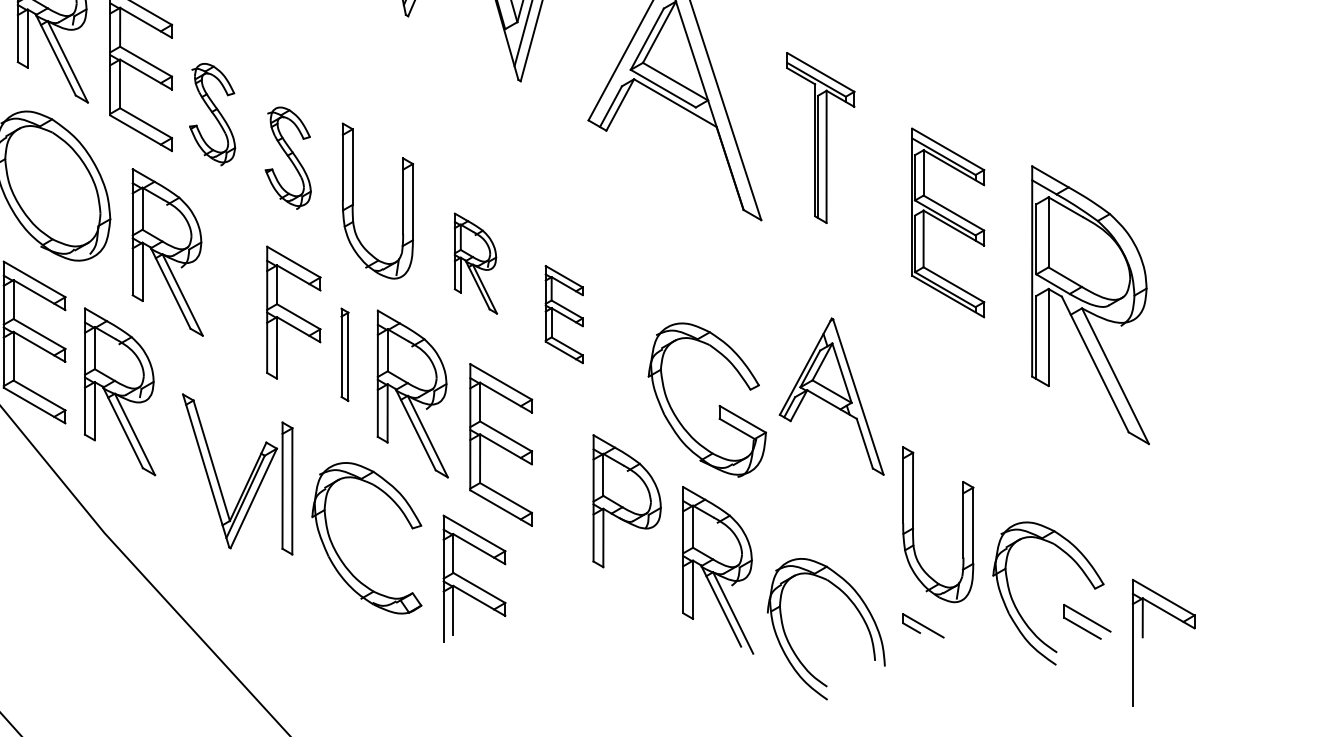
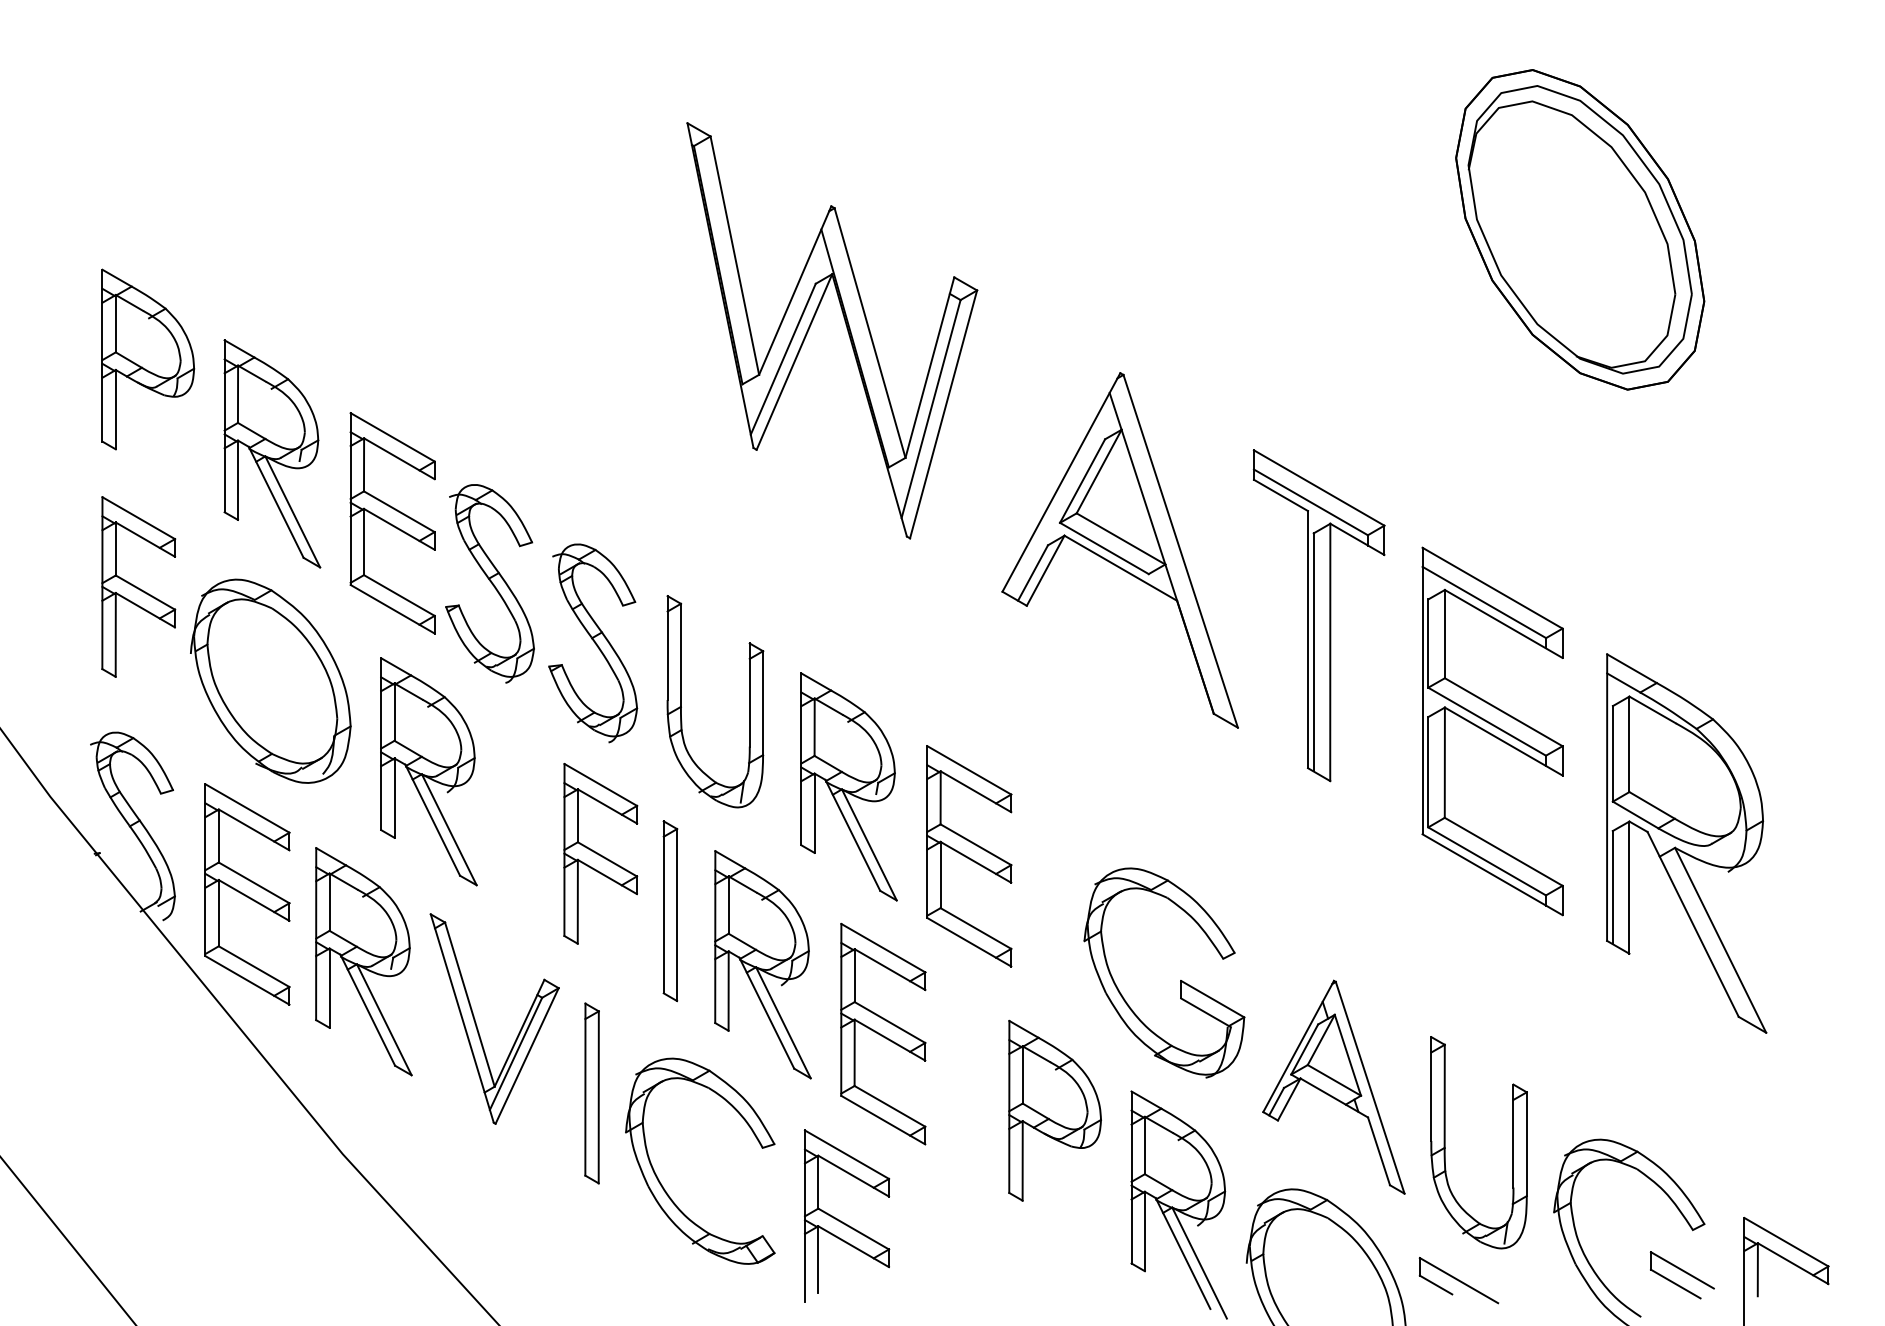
part: (212, 114) -> (489, 583), size x1.43
part: (820, 137) -> (1318, 615), size x1.43
part: (288, 158) -> (593, 643), size x1.43
part: (948, 222) -> (1492, 731), size x1.43
part: (475, 263) -> (848, 786), size x1.67
part: (564, 314) -> (969, 856), size x1.67
part: (344, 355) -> (670, 911), size x1.43
part: (831, 396) -> (1333, 1086), moved
part: (217, 476) -> (477, 1025), moved
part: (923, 625) -> (1458, 1280), size x1.43

